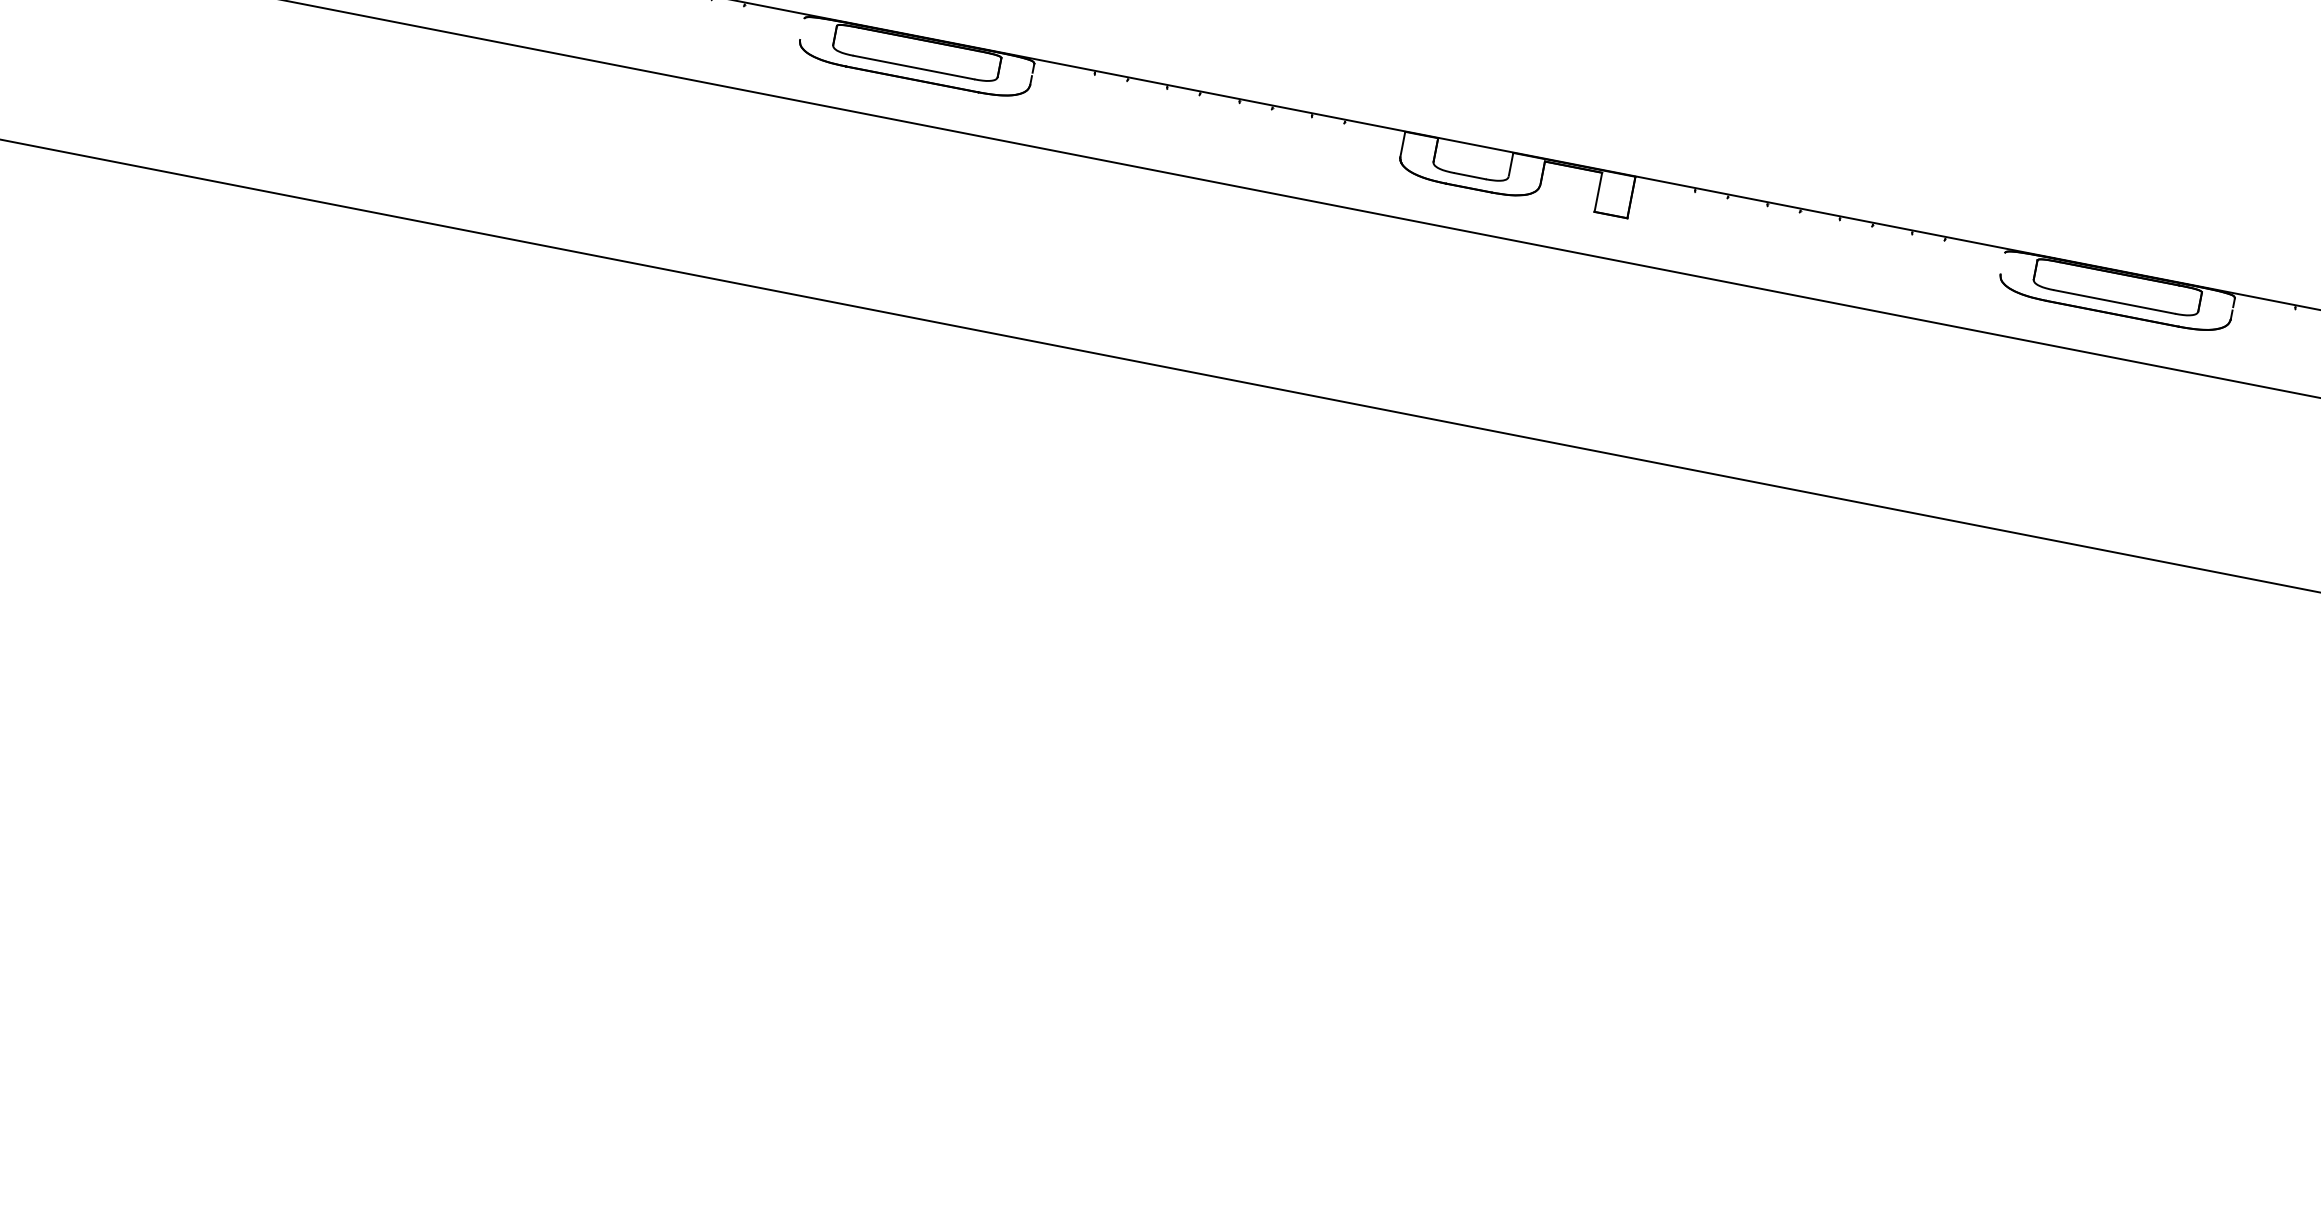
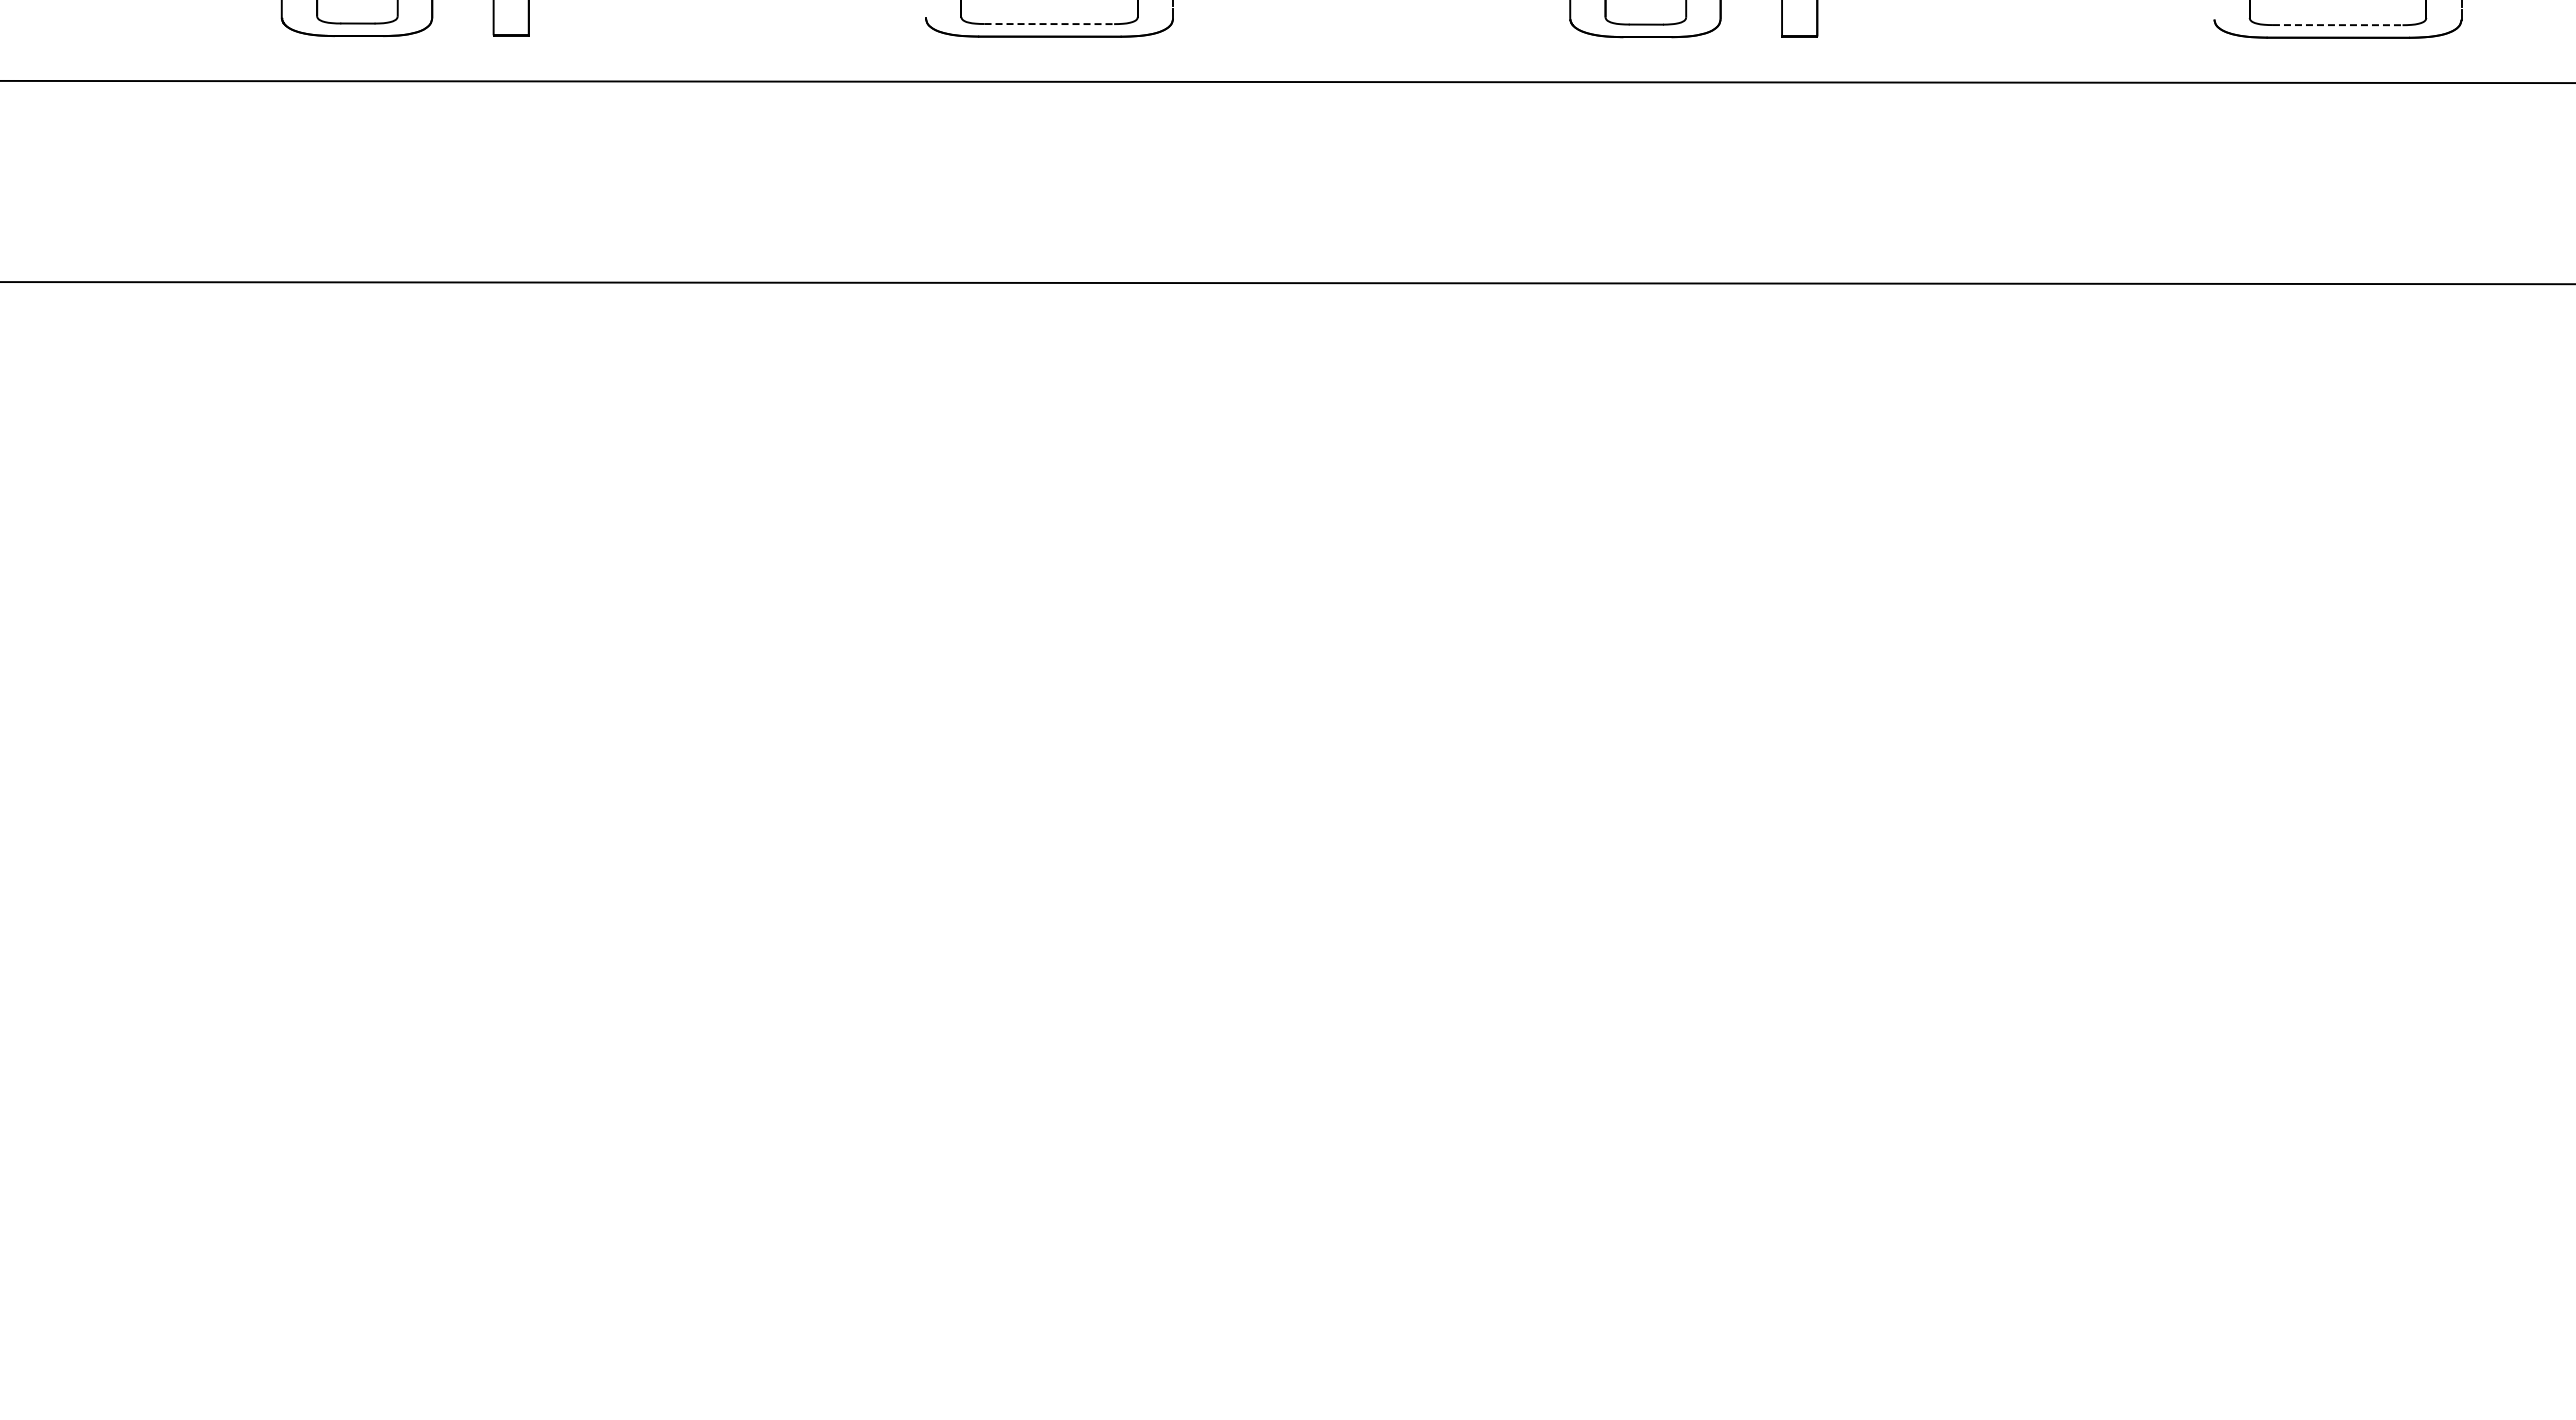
line: (914, 67) -> (1049, 24), solid -> dashed
line: (2114, 302) -> (2337, 25), solid -> dashed

